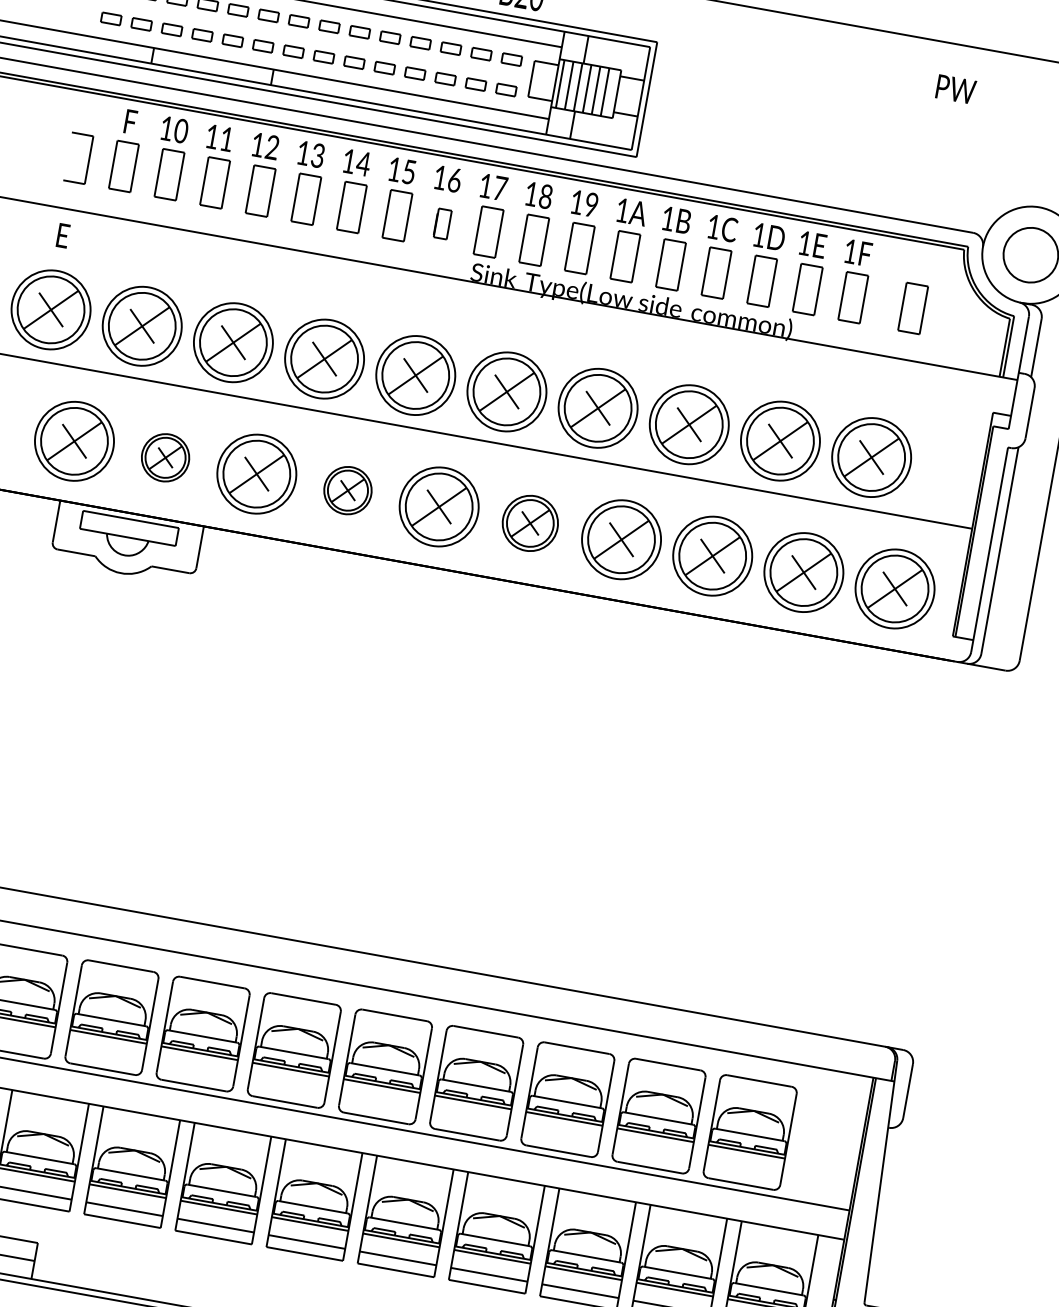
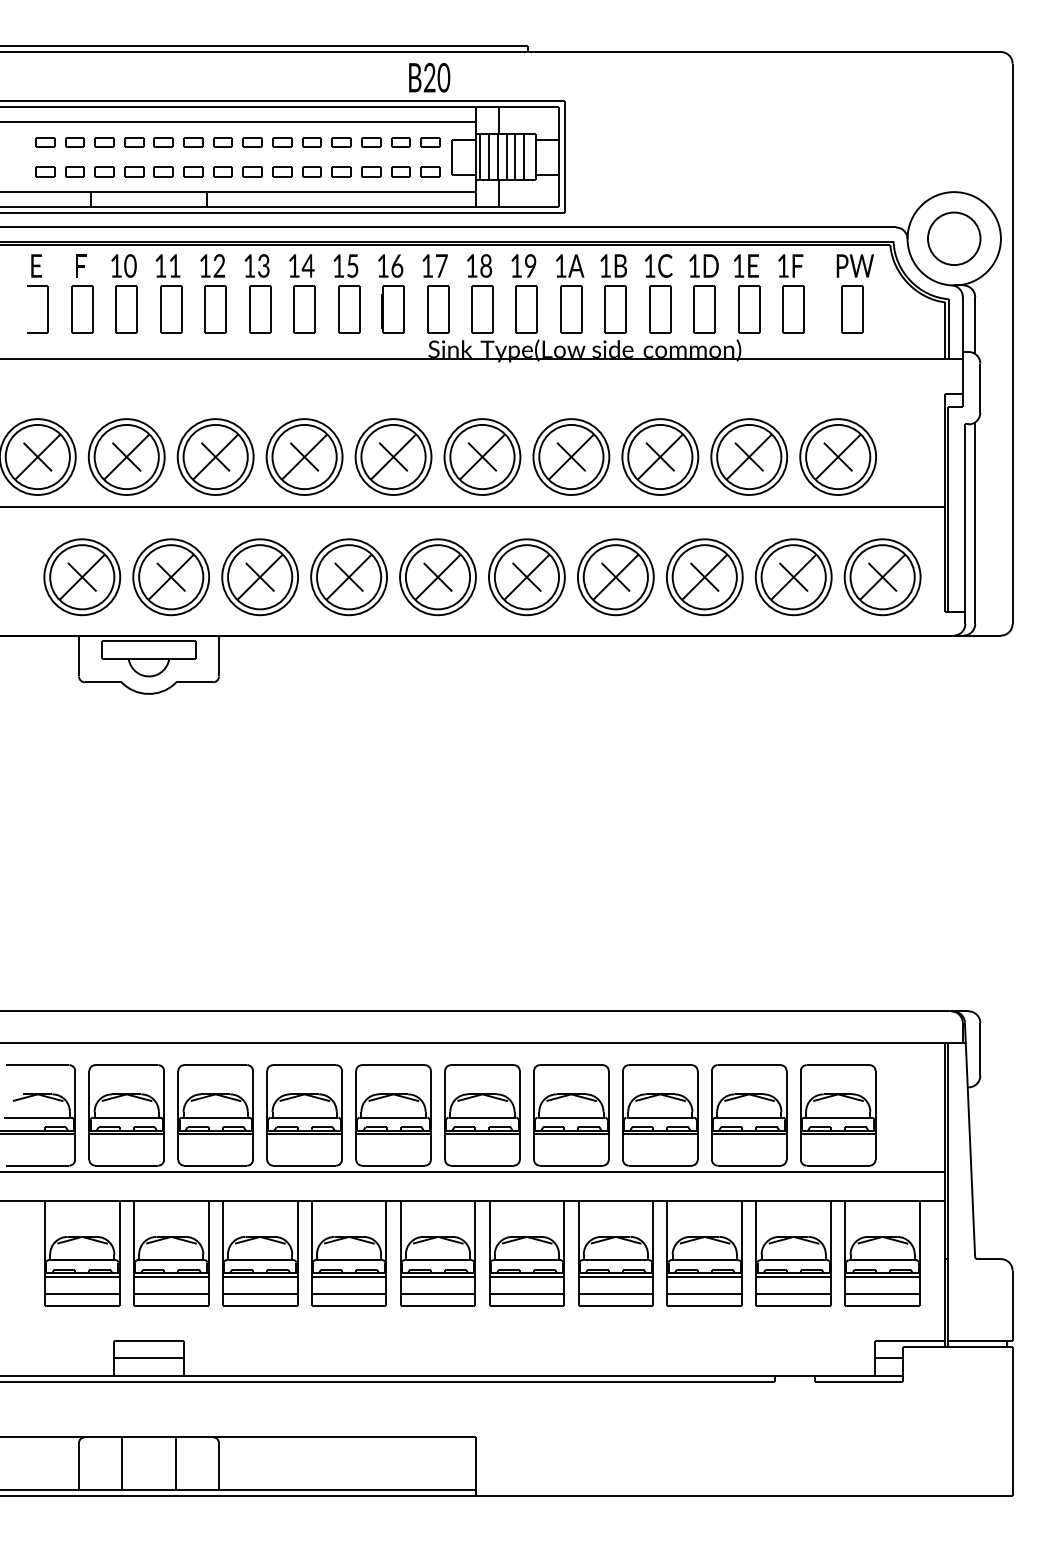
text: (955, 88) -> (854, 265), moved
part: (441, 224) -> (392, 309), size x1.67
text: (63, 235) -> (36, 265), moved
part: (164, 457) -> (170, 577), size x1.67
part: (347, 490) -> (348, 577), size x1.67
part: (529, 523) -> (526, 577), size x1.43

